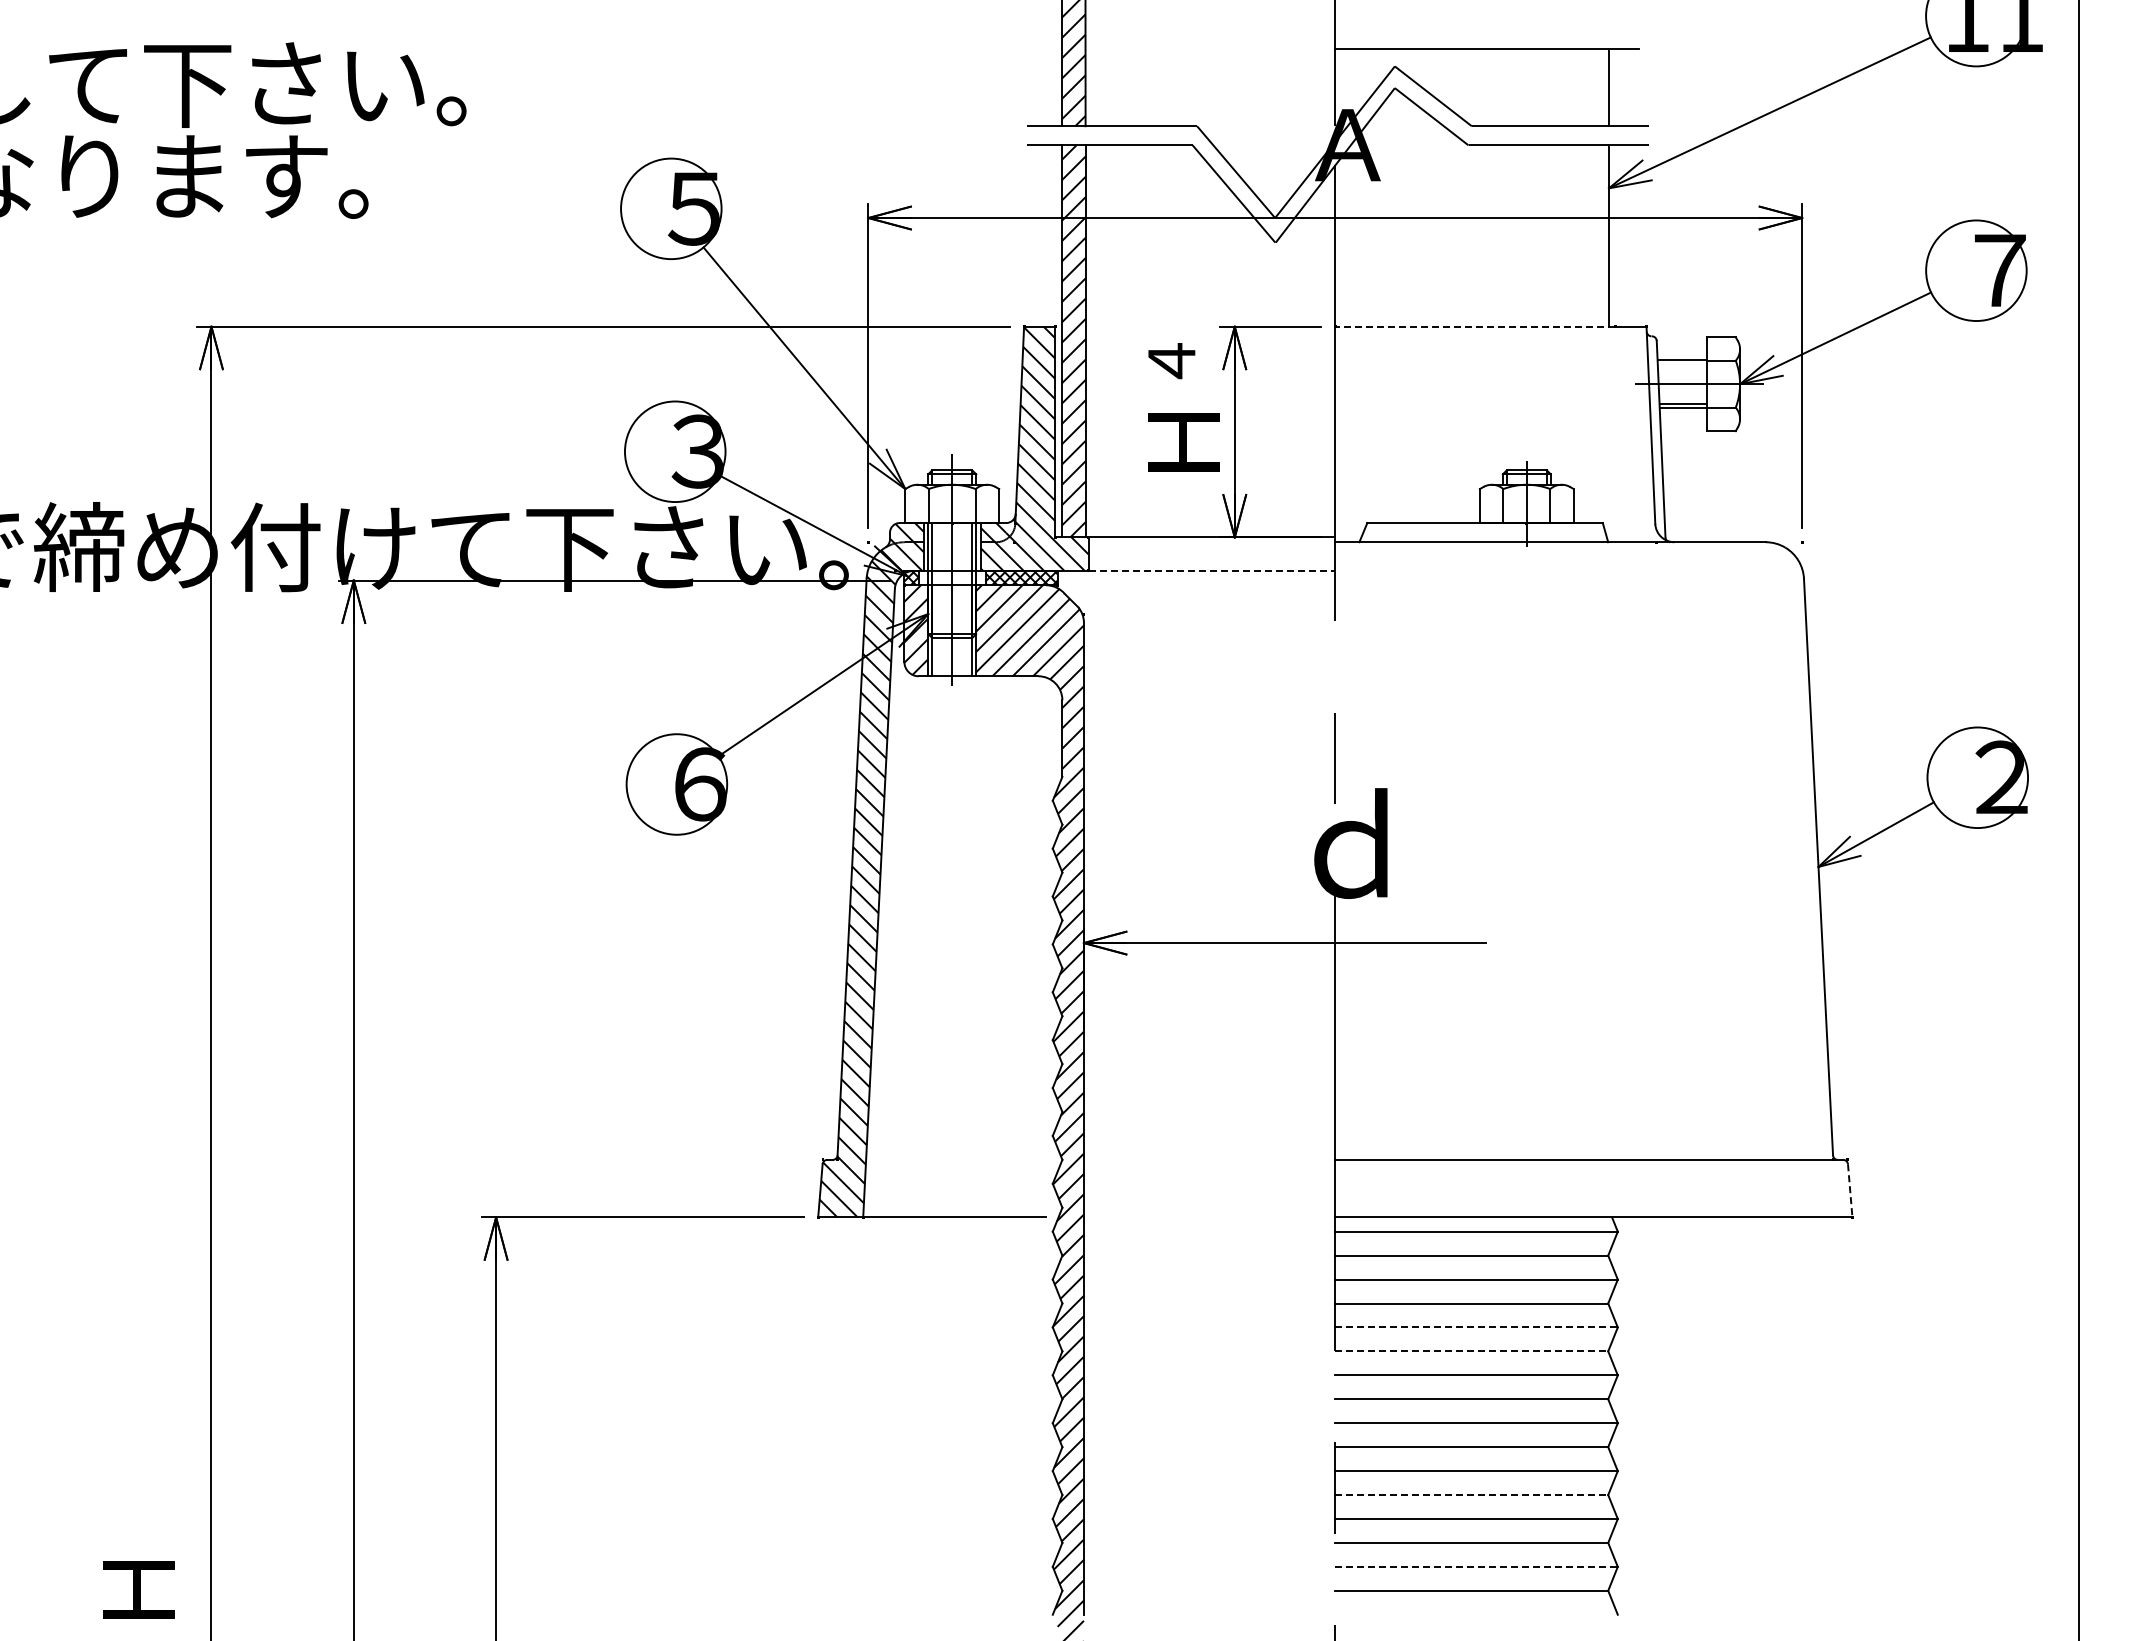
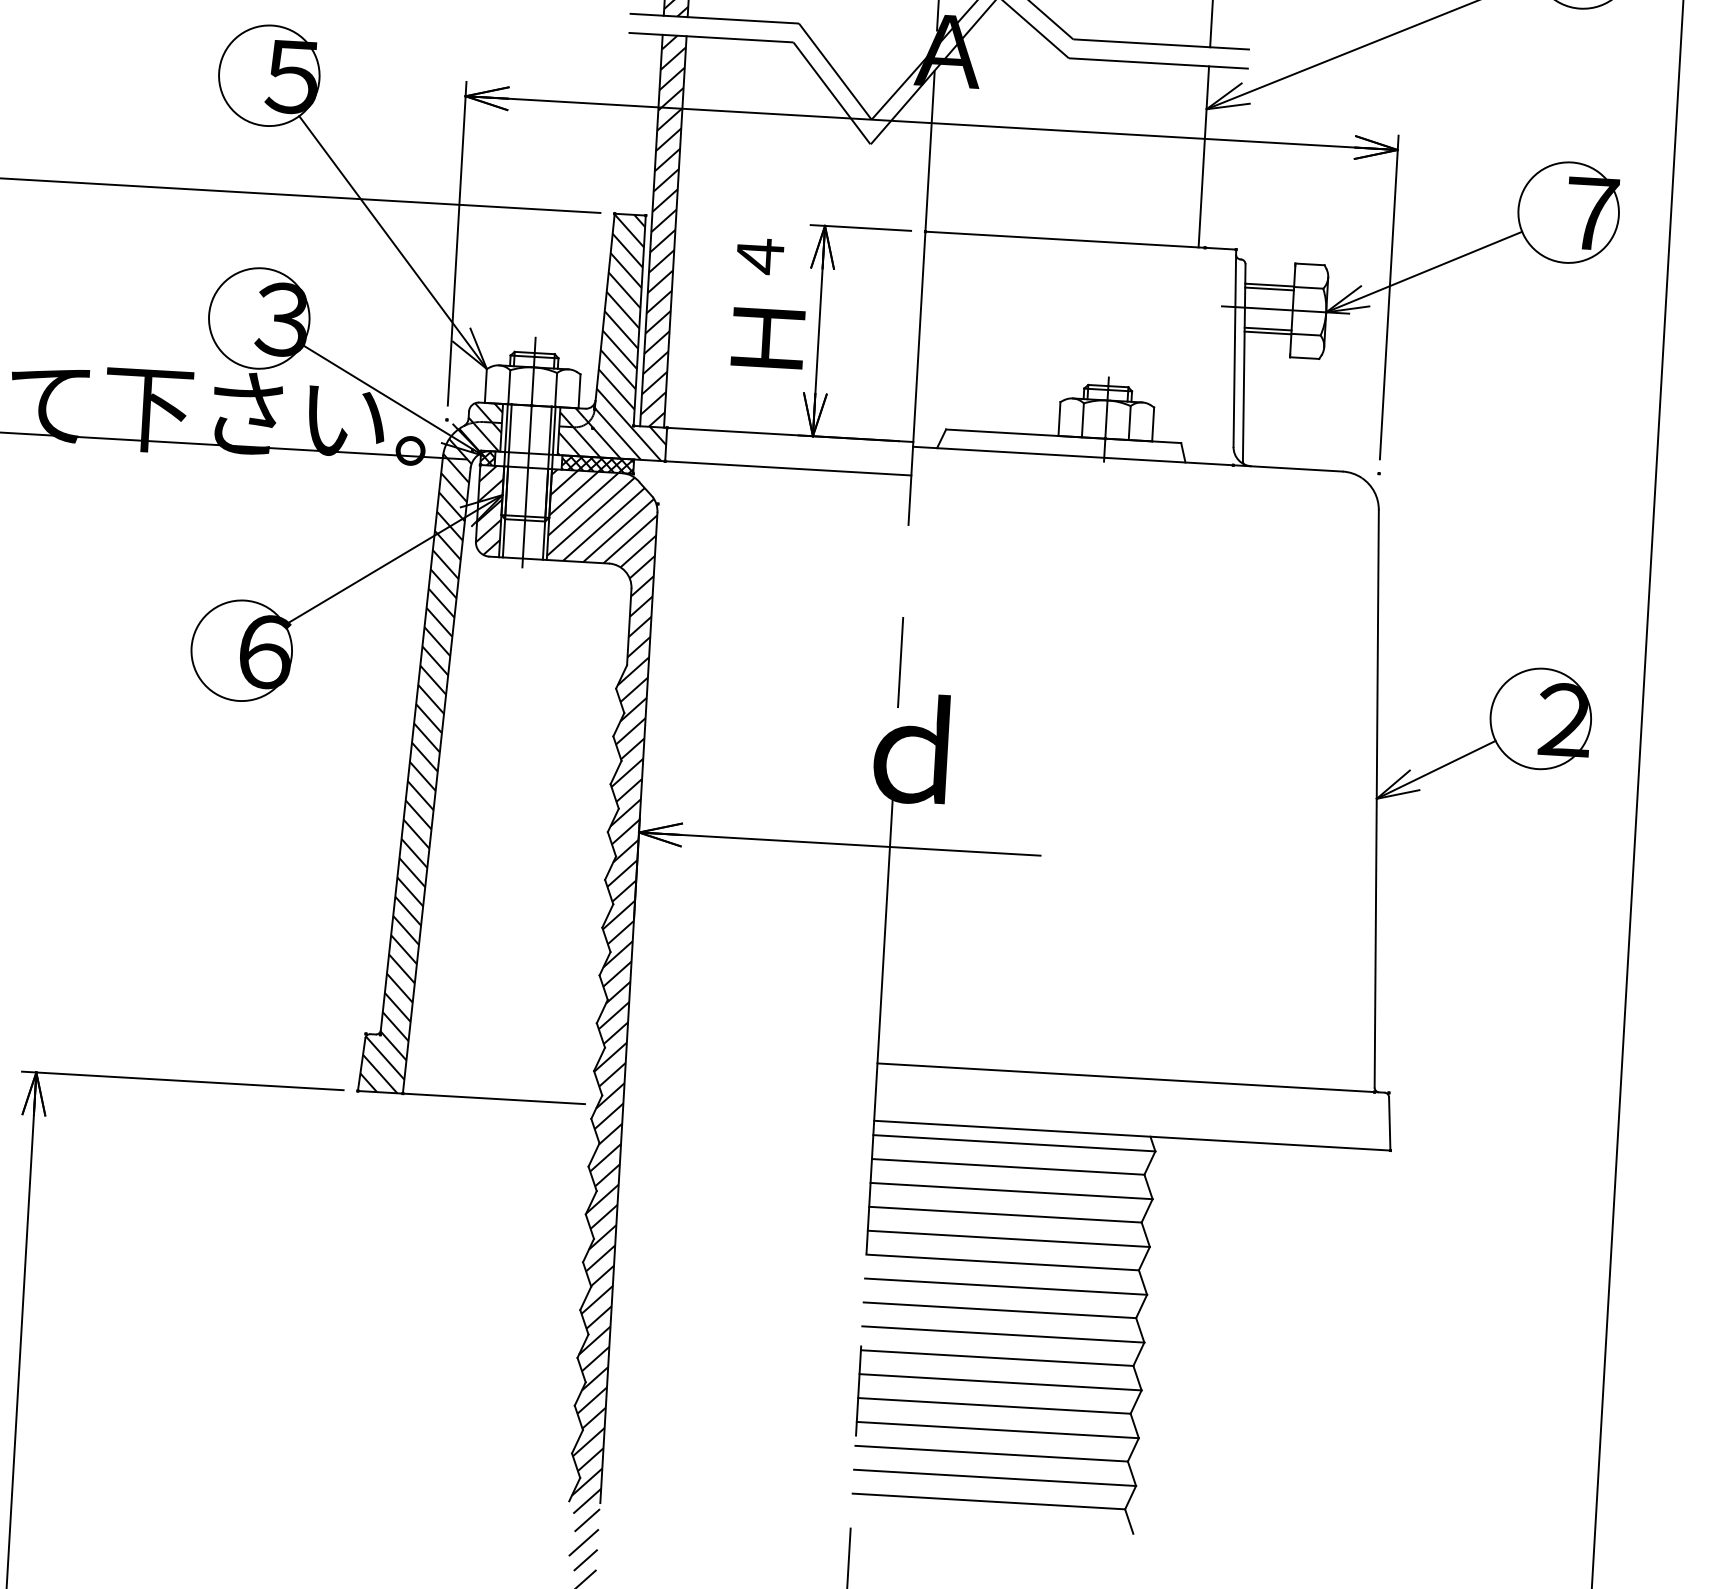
line: (1474, 326) -> (1064, 239), dashed -> solid
line: (1681, 364) -> (1268, 289), added
line: (1212, 570) -> (788, 467), dashed -> solid
line: (1850, 1190) -> (1390, 1123), dashed -> solid
line: (1477, 1327) -> (1009, 1238), dashed -> solid
line: (1472, 1351) -> (1003, 1262), dashed -> solid
line: (1472, 1495) -> (995, 1406), dashed -> solid
line: (1477, 1566) -> (996, 1477), dashed -> solid

